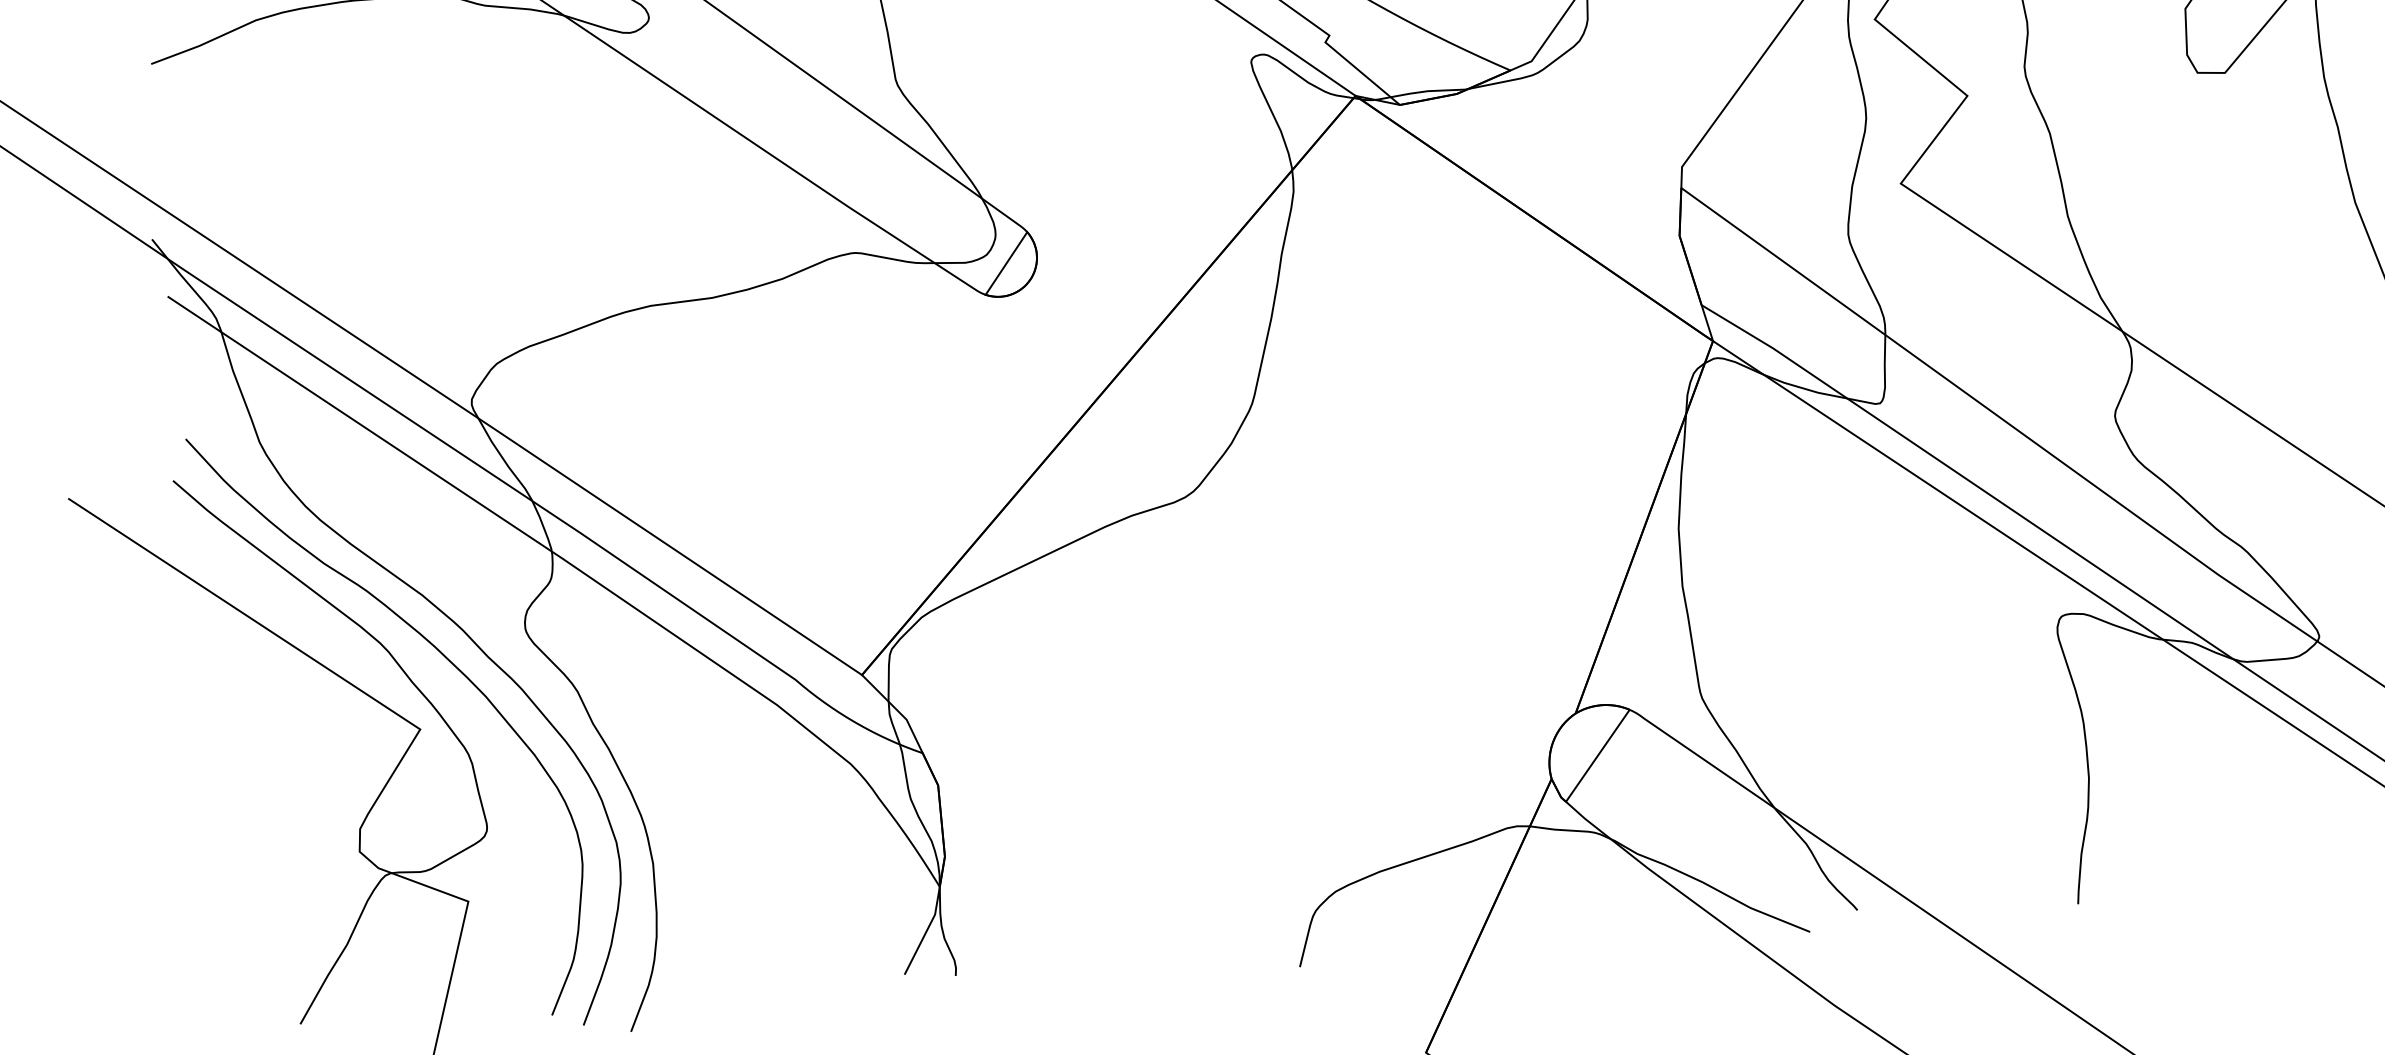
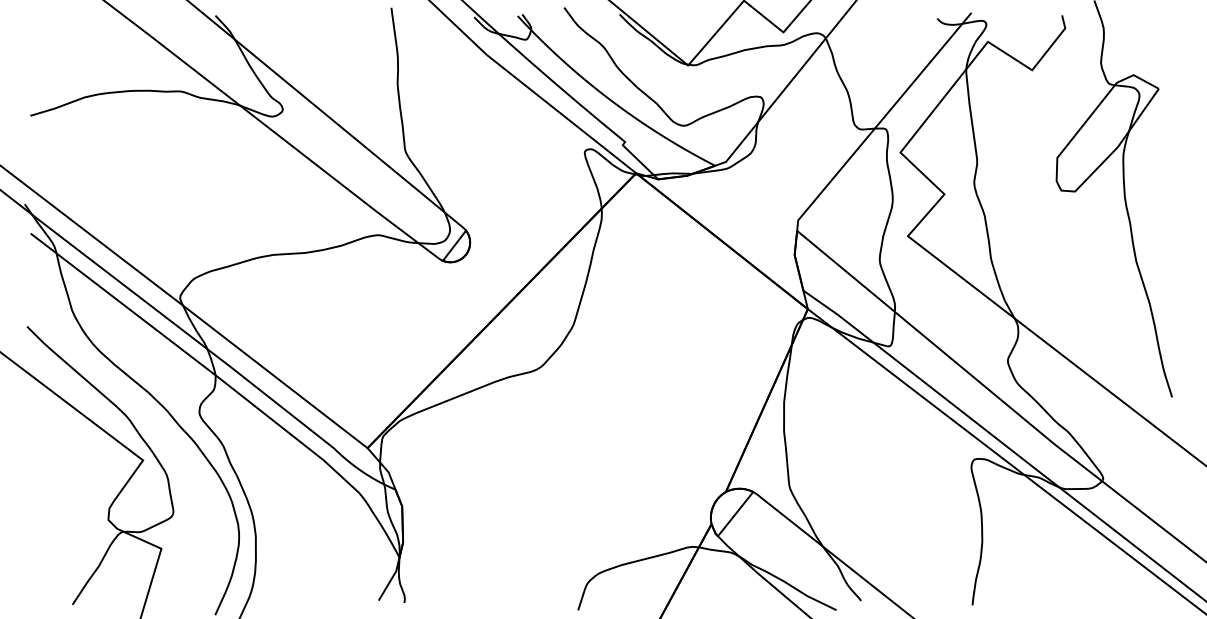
curve: (446, 660) -> (158, 426), removed

